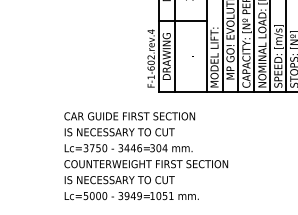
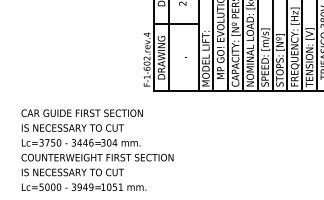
text: (146, 155) -> (97, 149), moved

